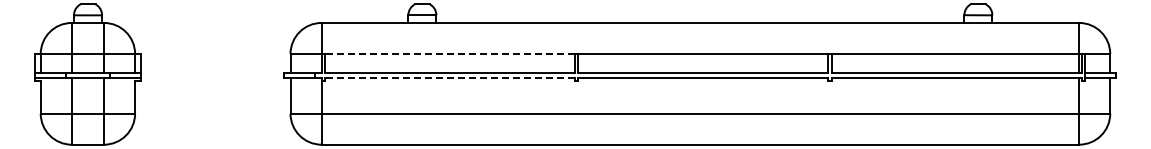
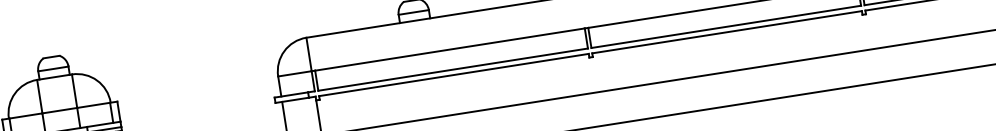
line: (449, 54) -> (449, 50), dashed -> solid
line: (449, 77) -> (453, 74), dashed -> solid

